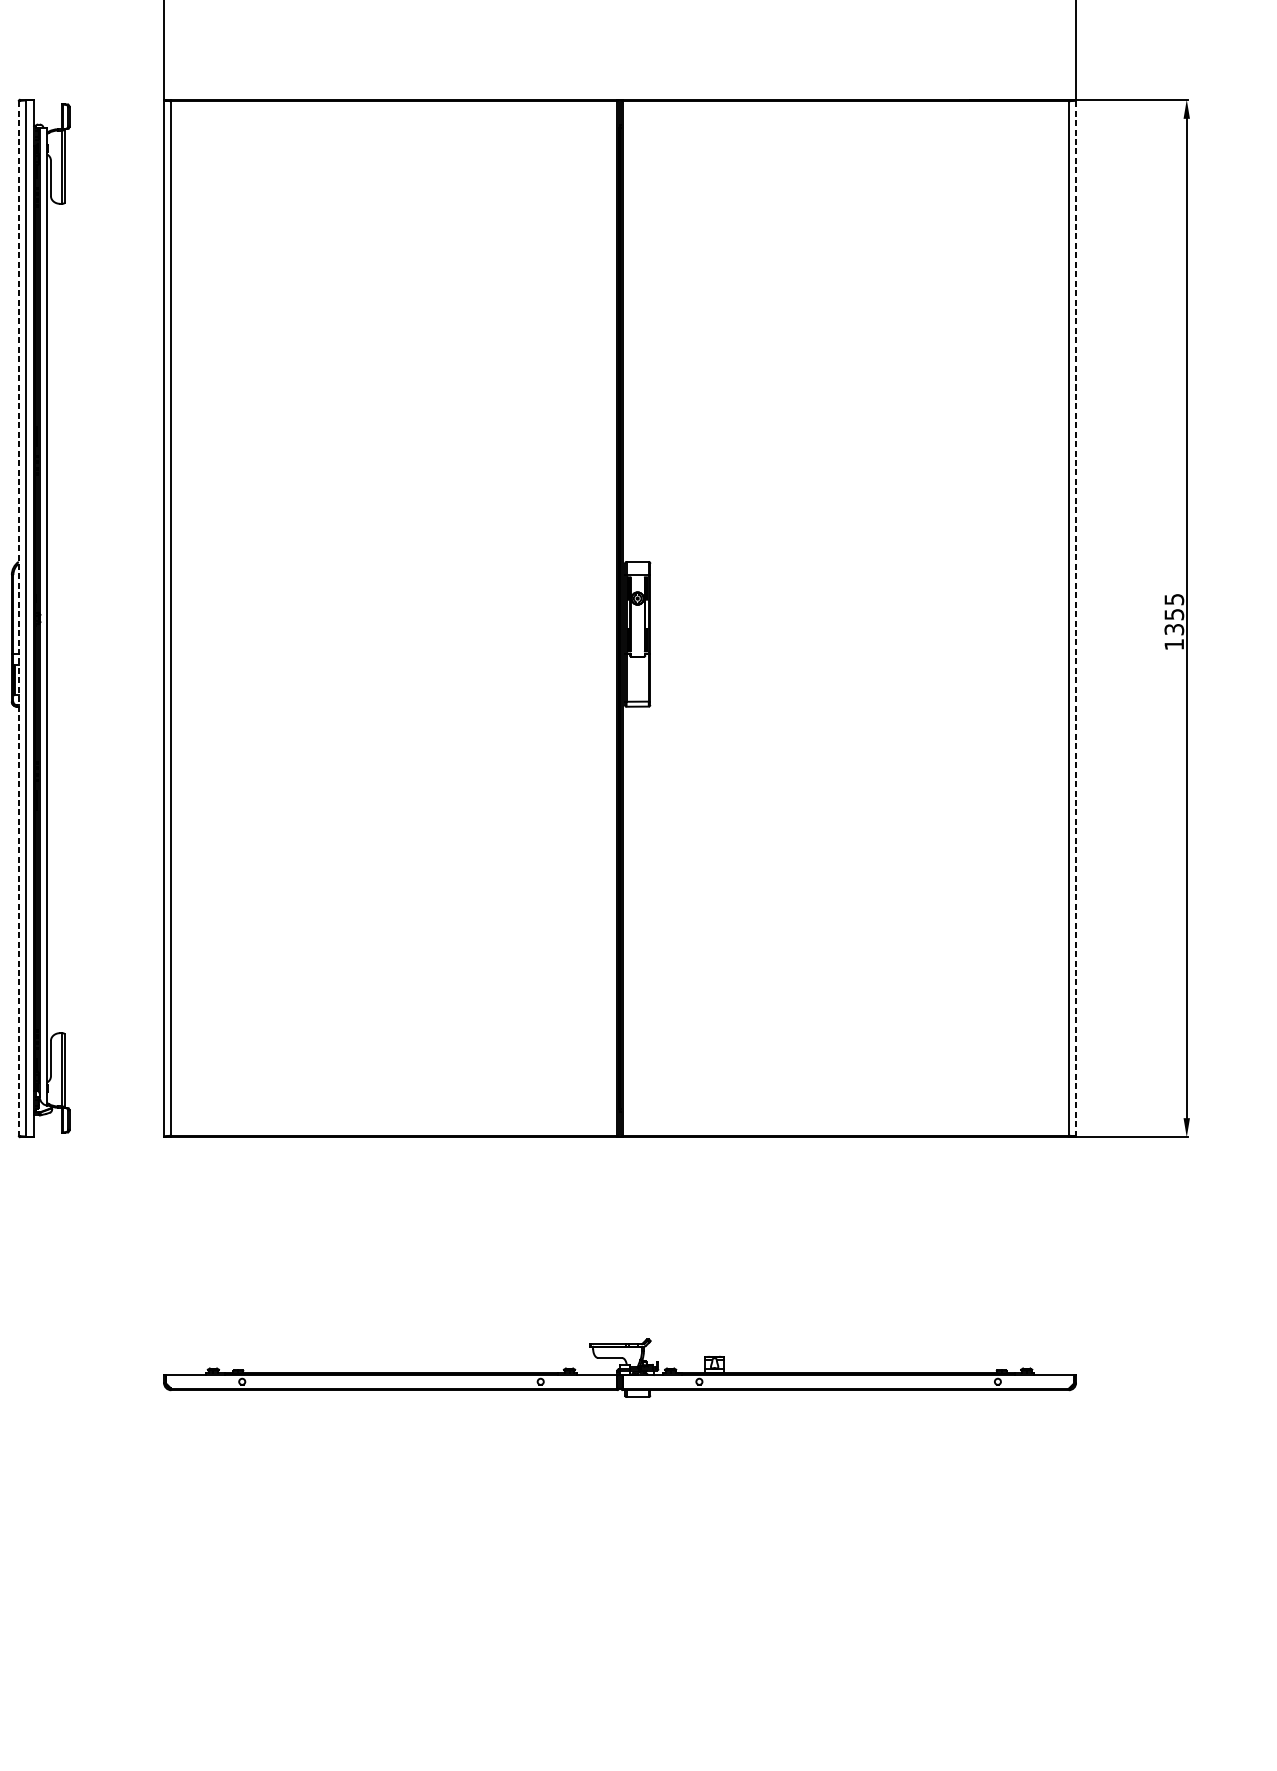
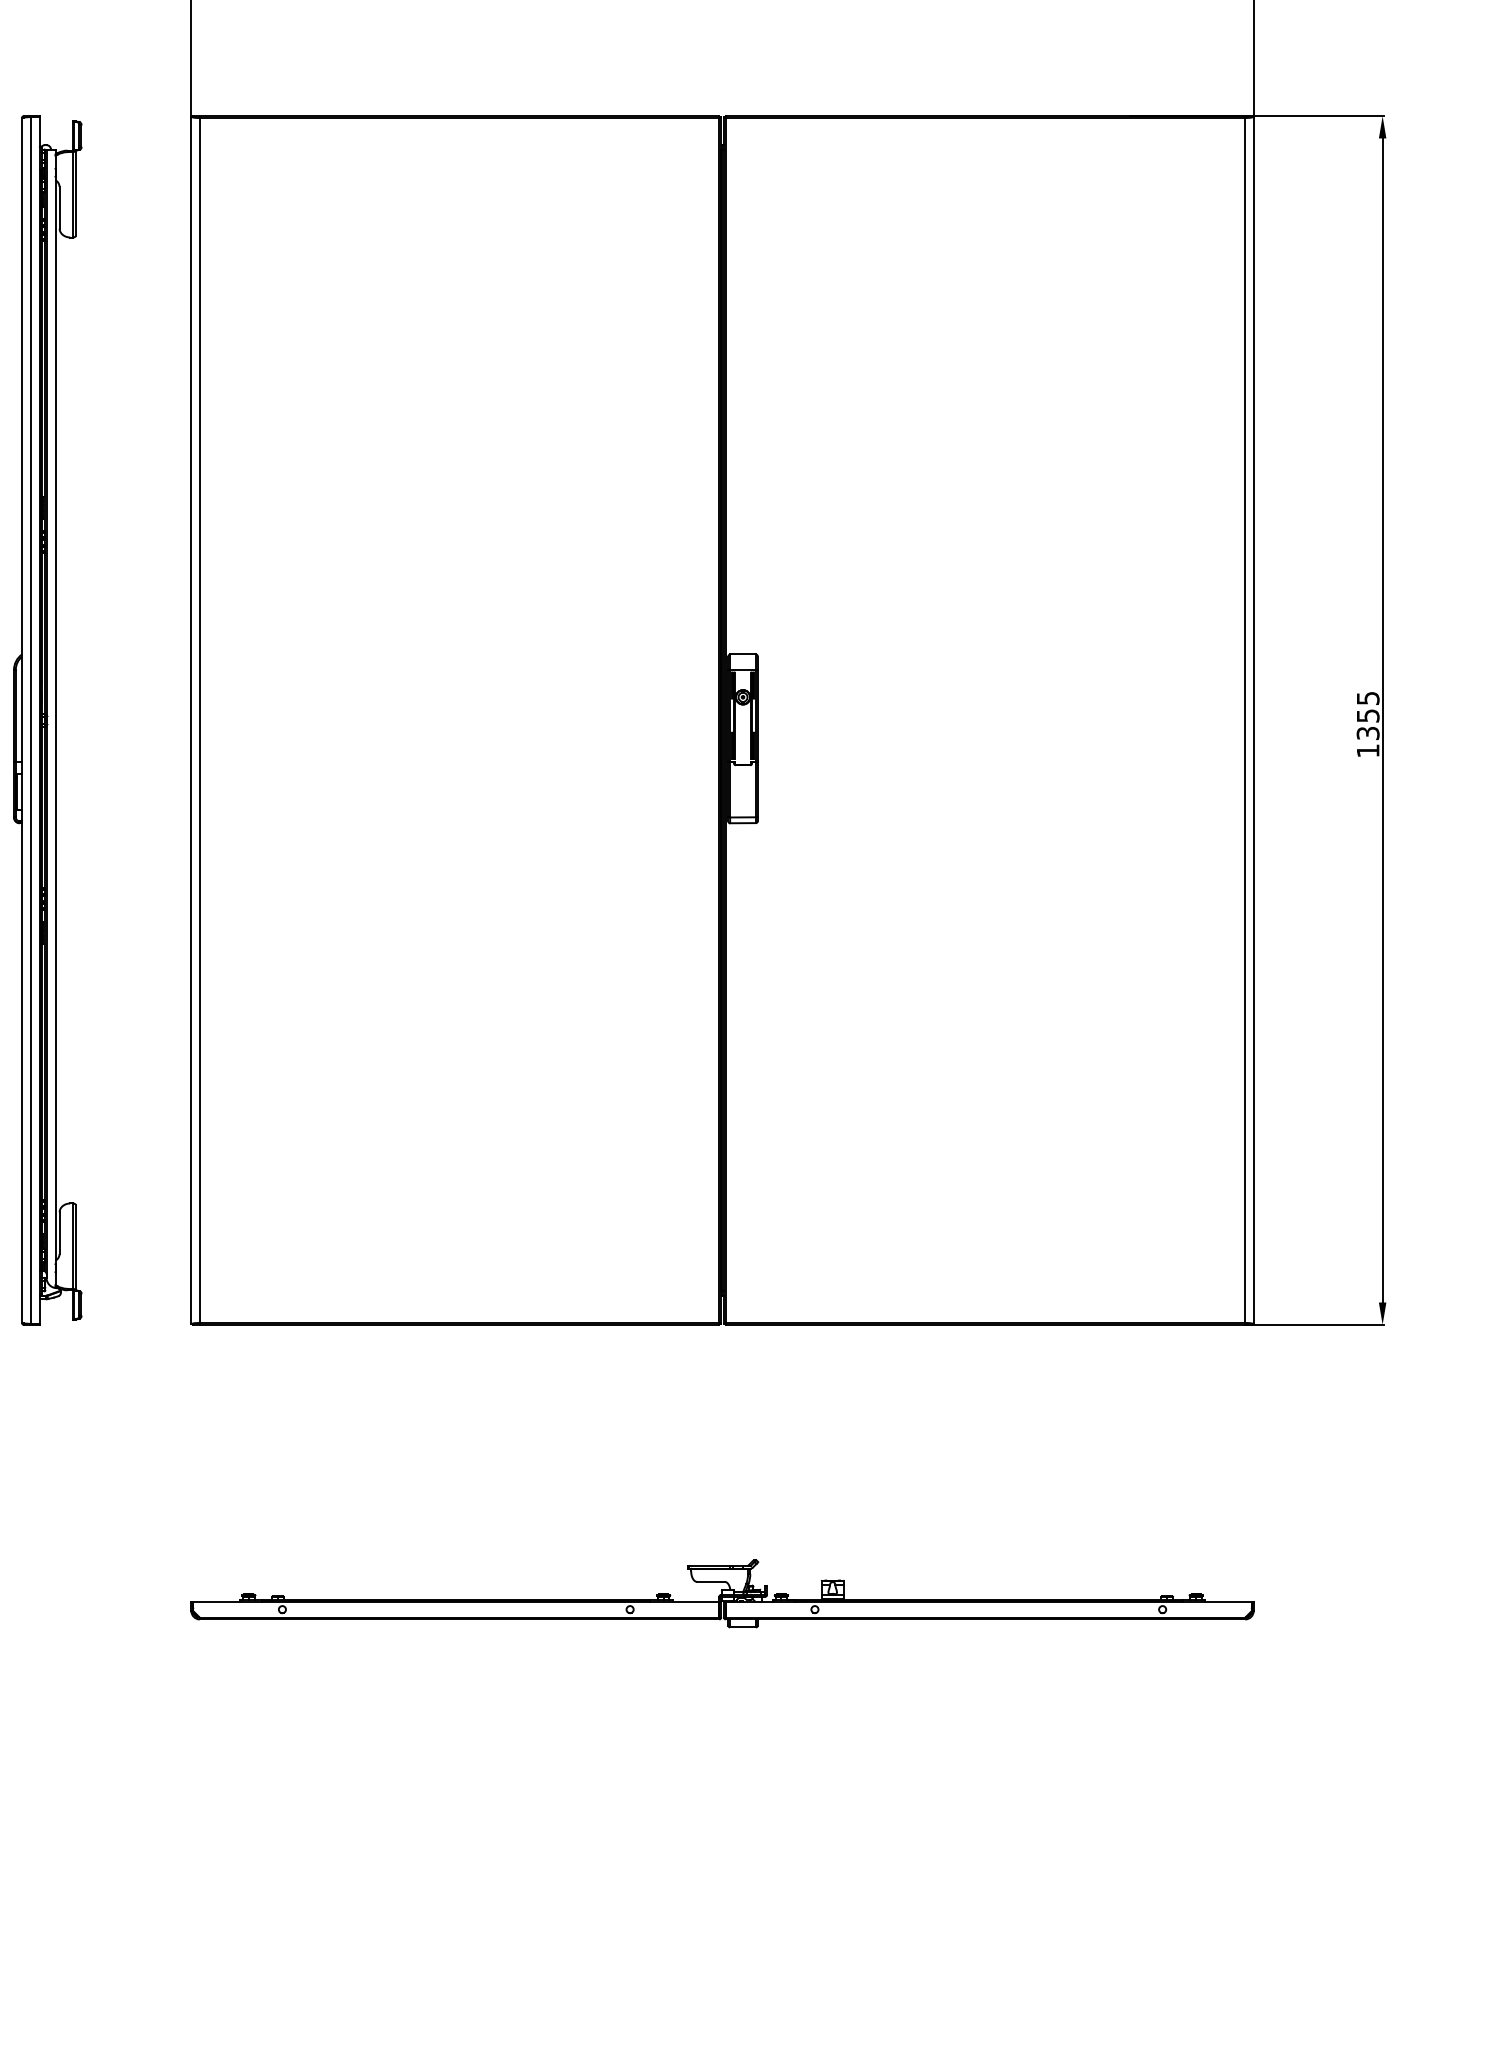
line: (1075, 617) -> (1253, 719), dashed -> solid
line: (19, 618) -> (22, 720), dashed -> solid

